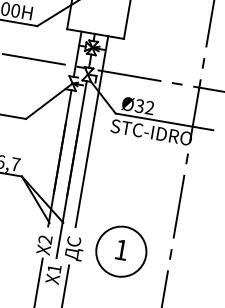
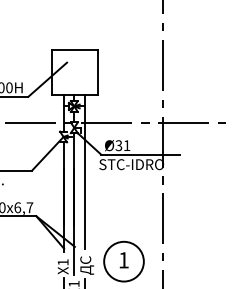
text: (149, 107) -> (126, 145), Ø32 -> Ø31
text: (44, 239) -> (62, 262), X2 -> X1

